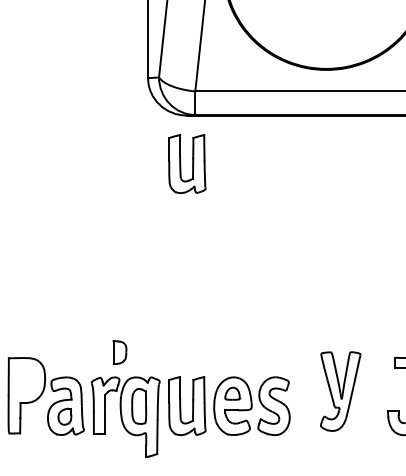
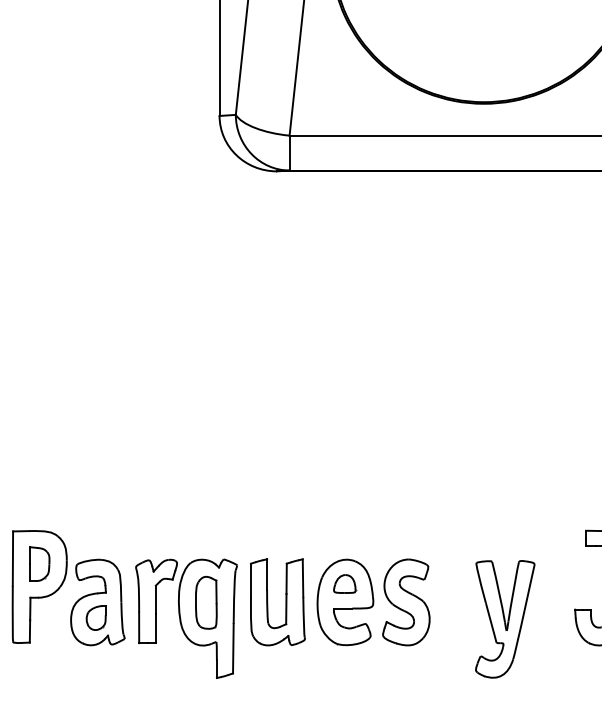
part: (187, 164) -> (278, 243), removed
part: (119, 352) -> (39, 564), moved
part: (340, 391) -> (504, 619), moved

